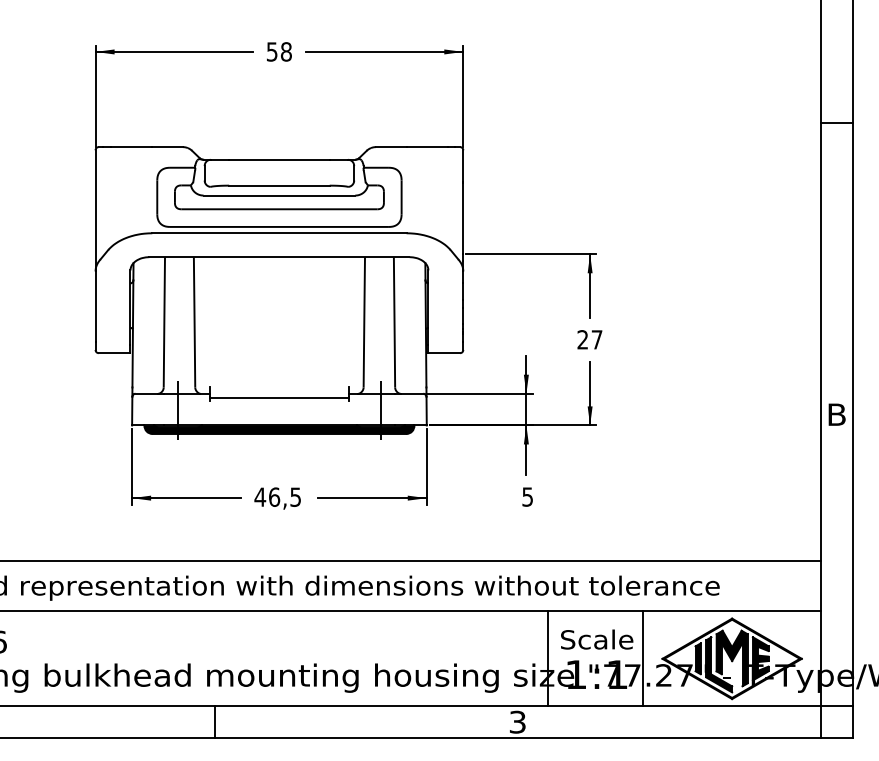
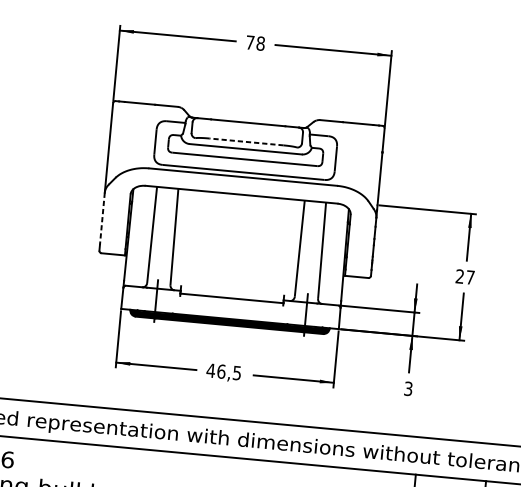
text: (272, 51) -> (250, 42), 58 -> 78
line: (278, 185) -> (245, 141), solid -> dashed
line: (95, 307) -> (102, 219), solid -> dashed
text: (527, 496) -> (408, 388), 5 -> 3

